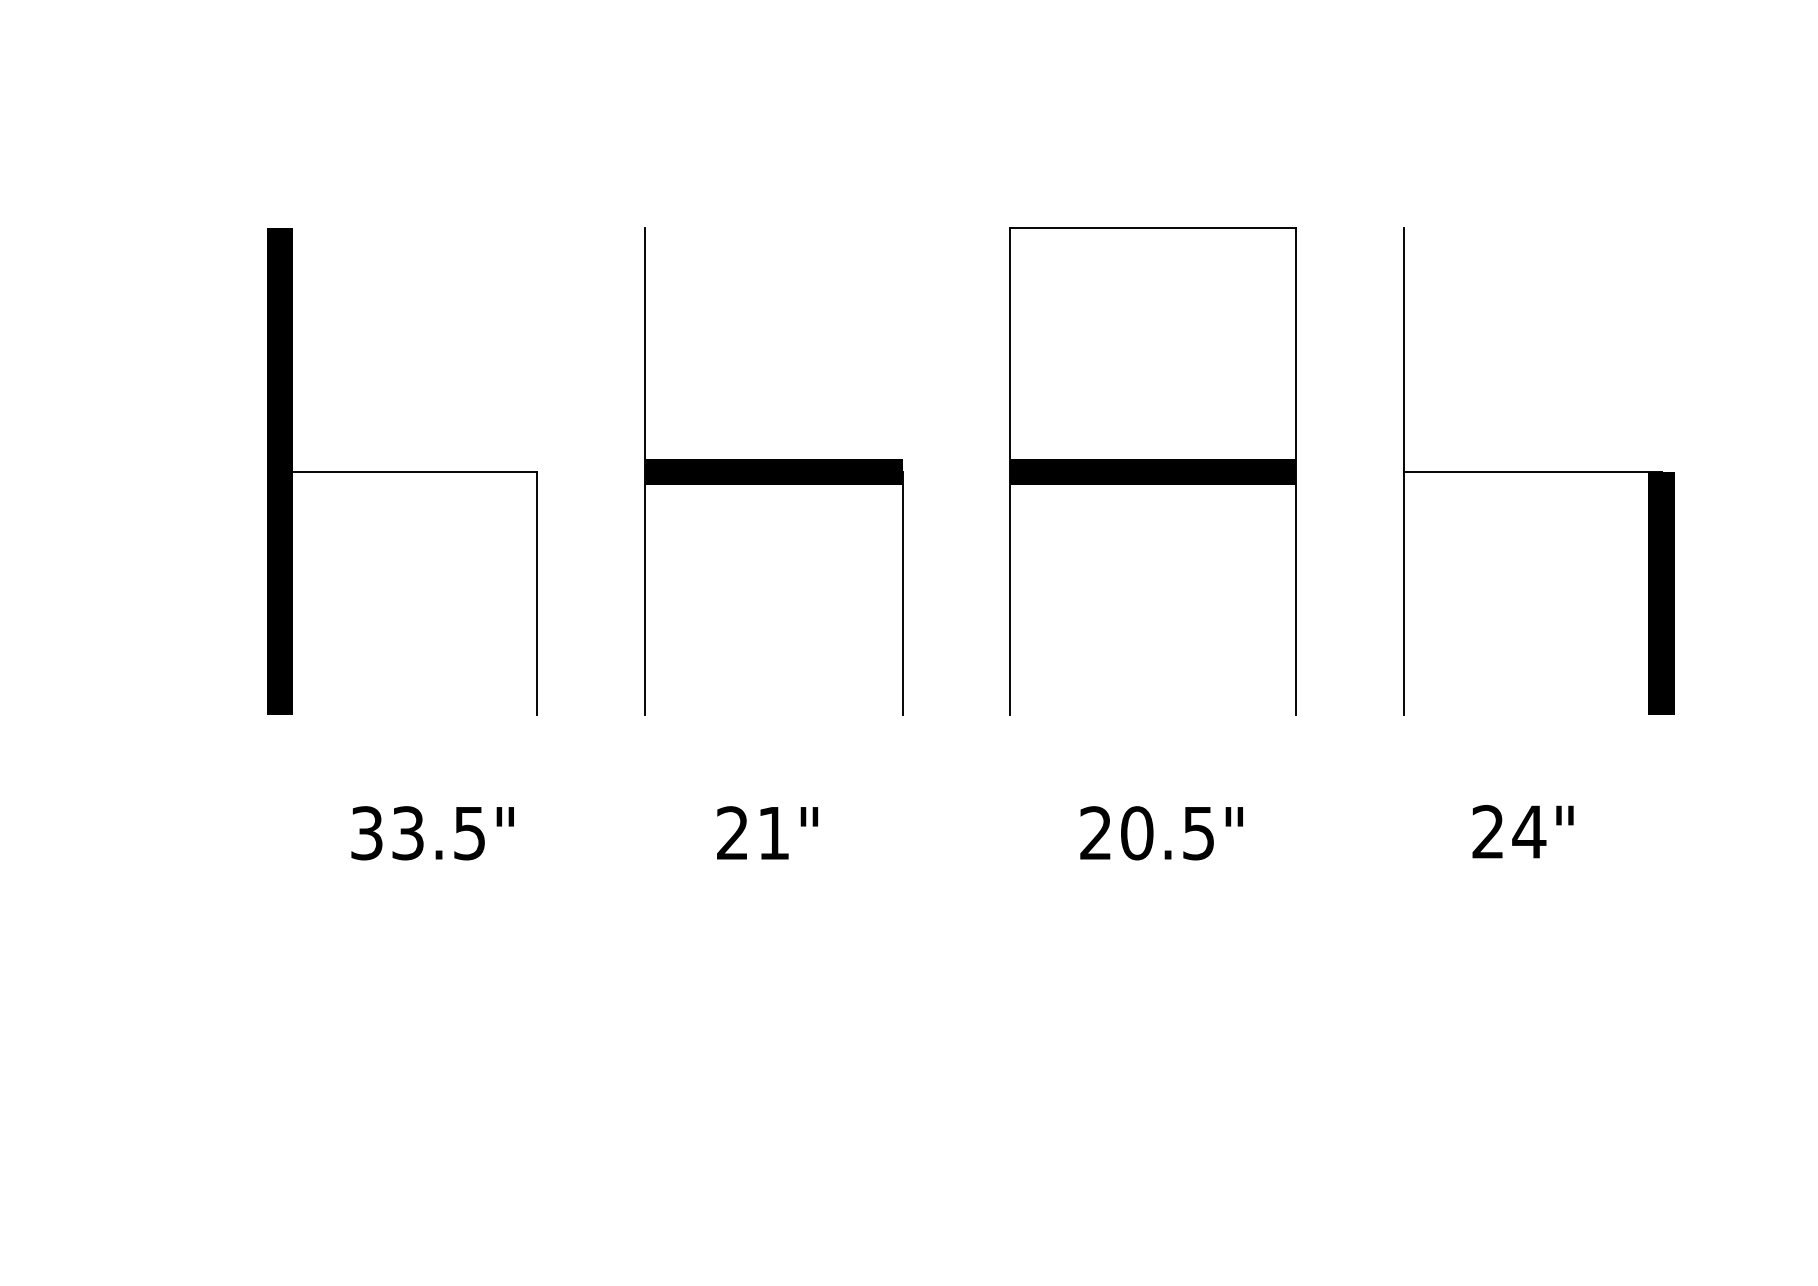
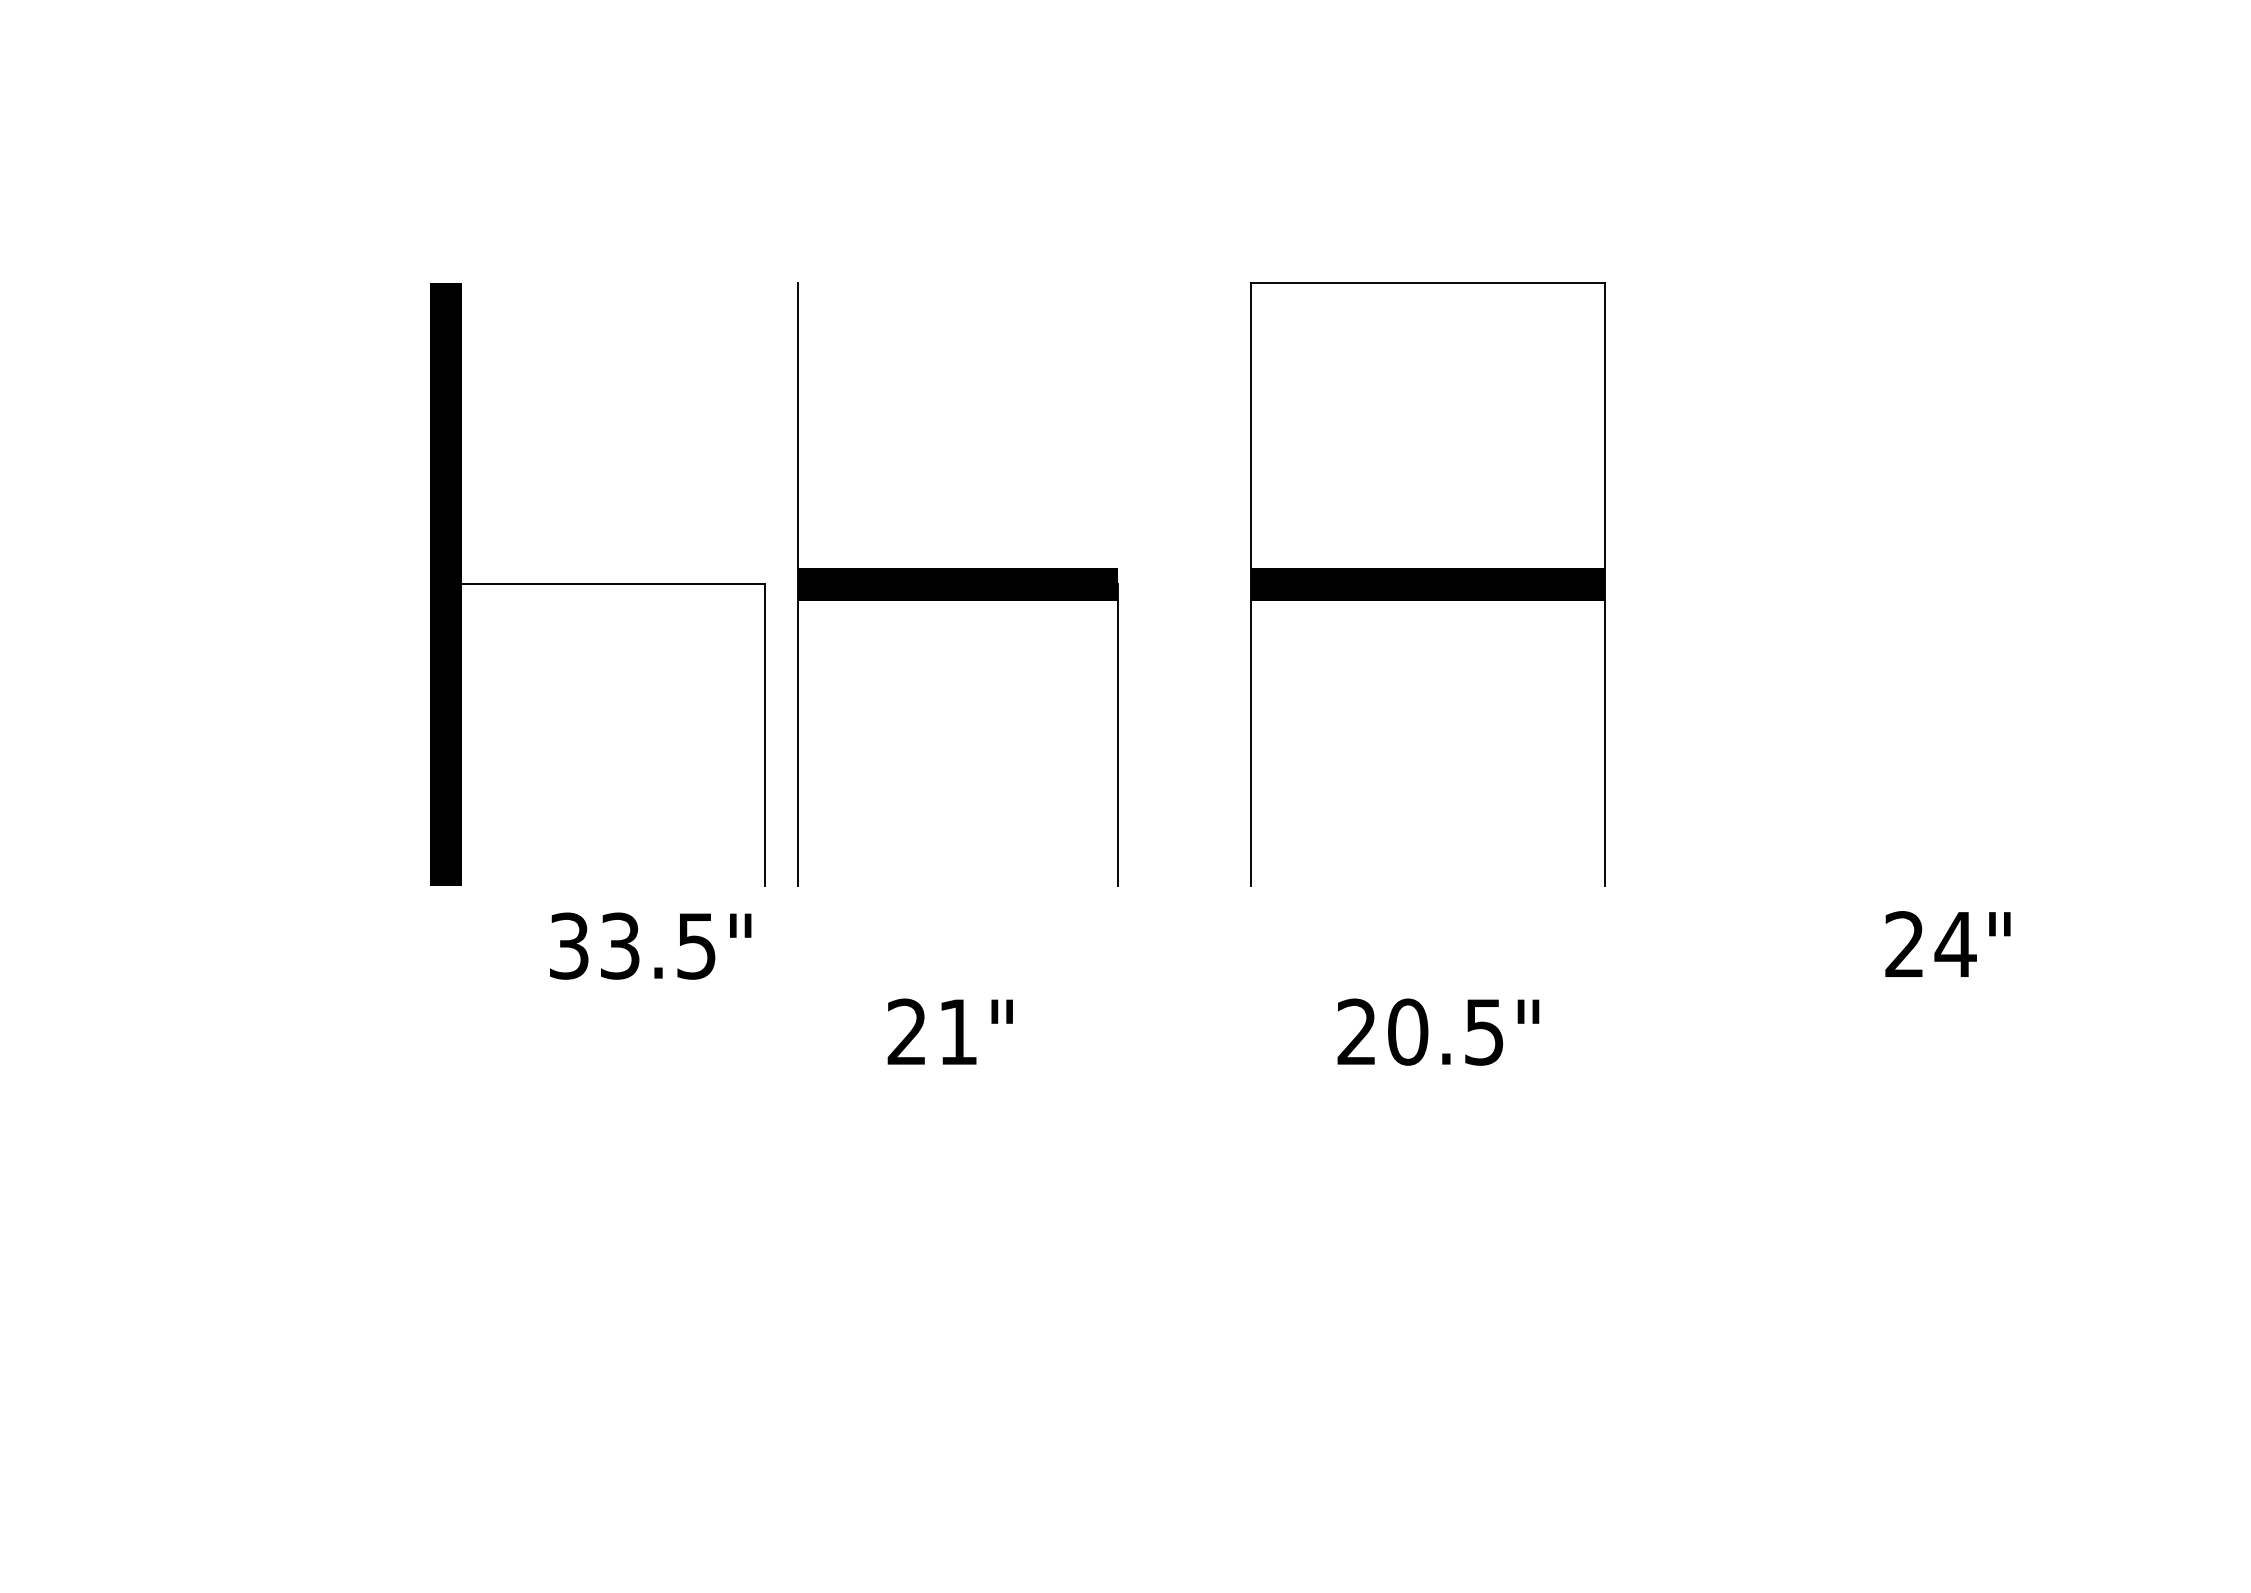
part: (401, 471) -> (597, 584), moved
part: (1538, 471) -> (1905, 584), removed
text: (1522, 831) -> (1947, 943), moved
text: (432, 832) -> (650, 945), moved

